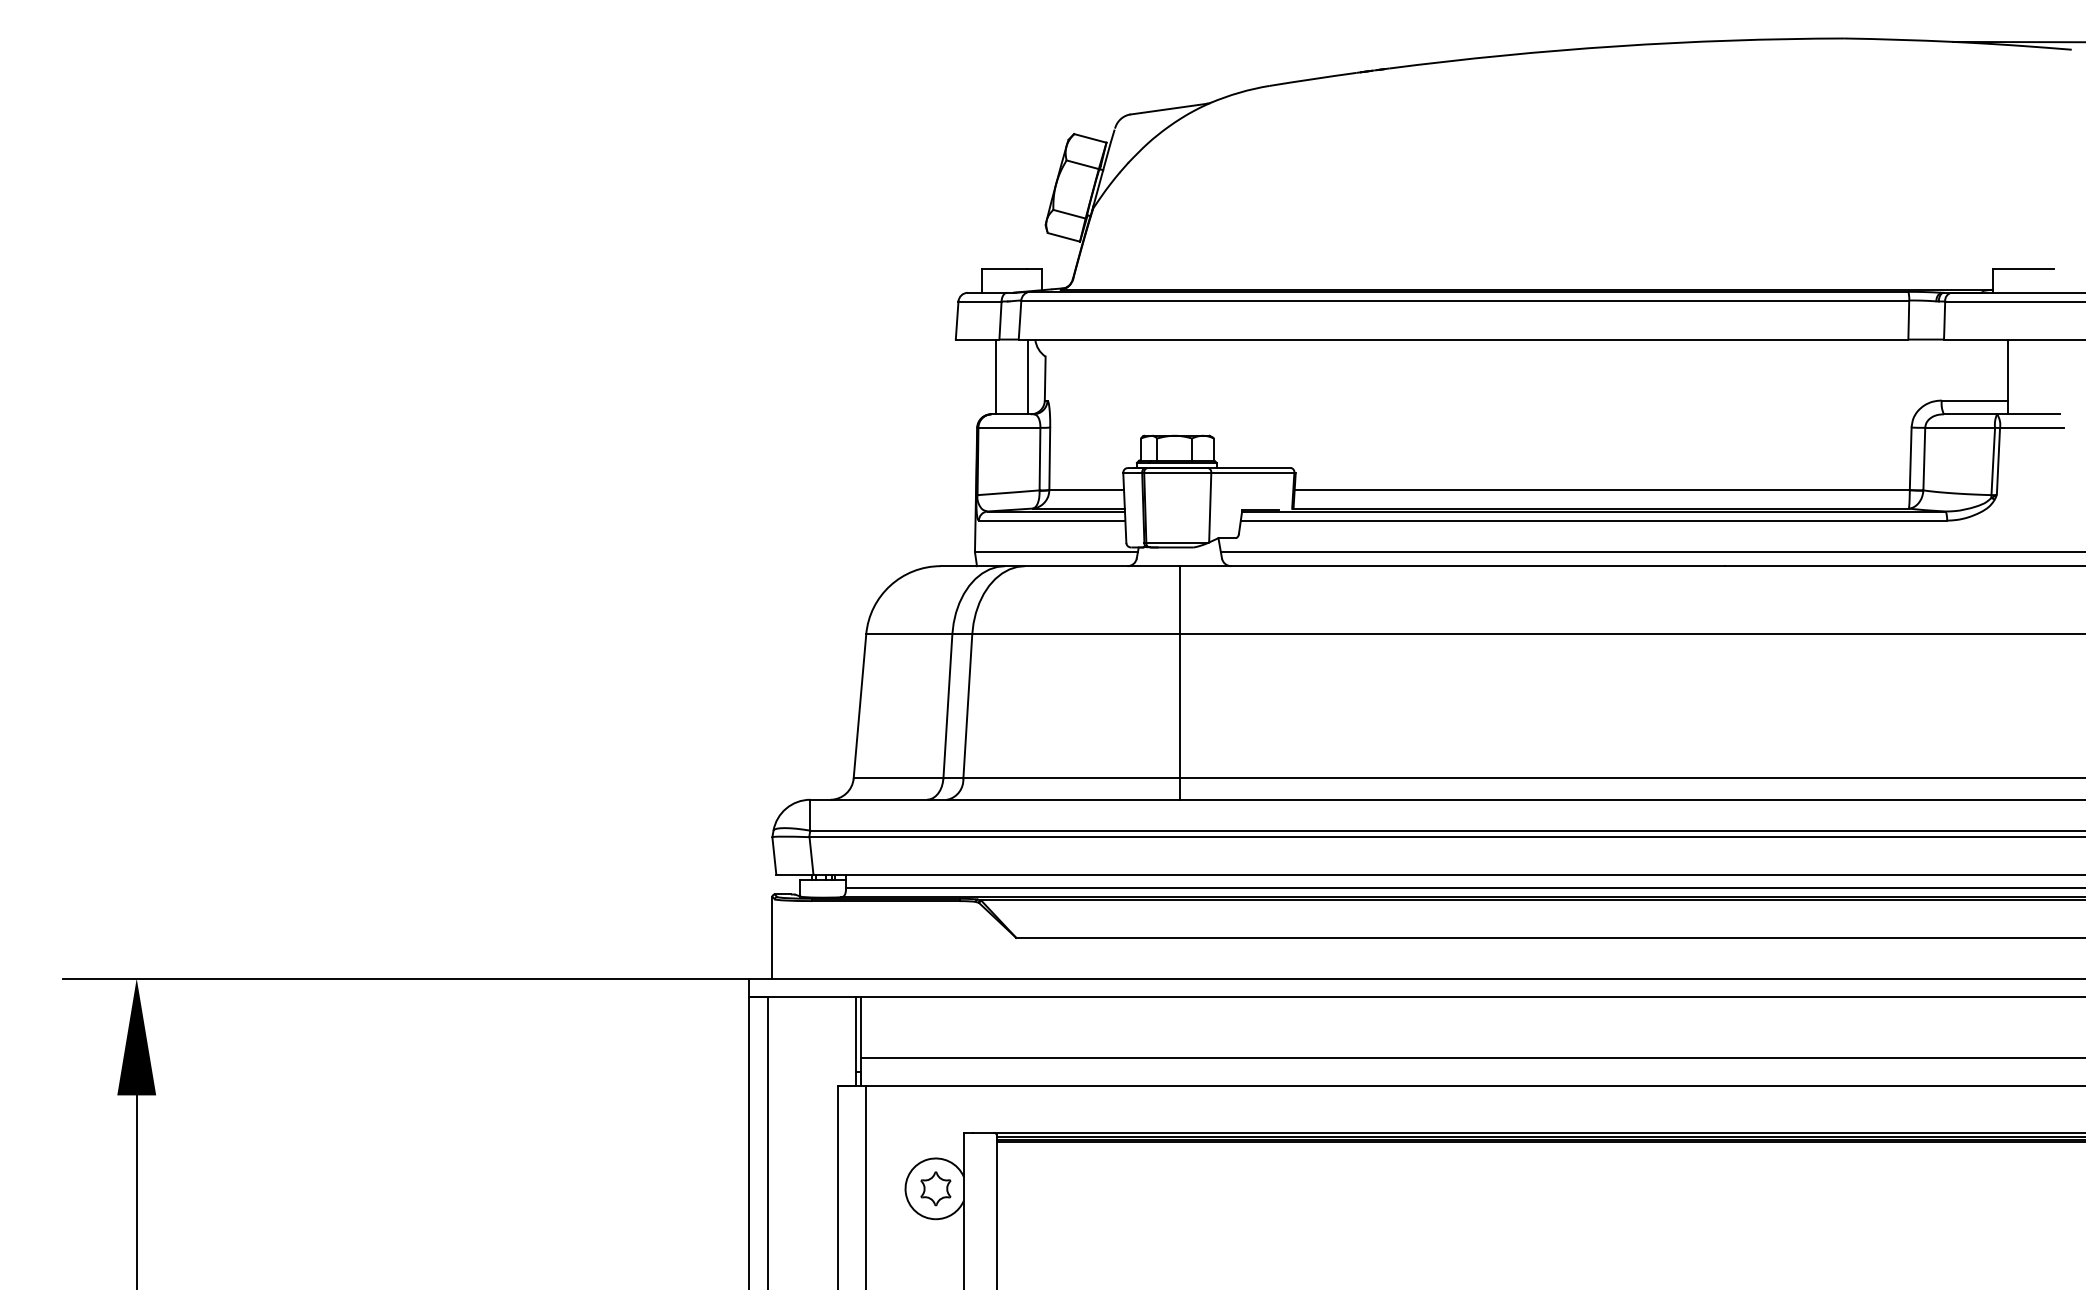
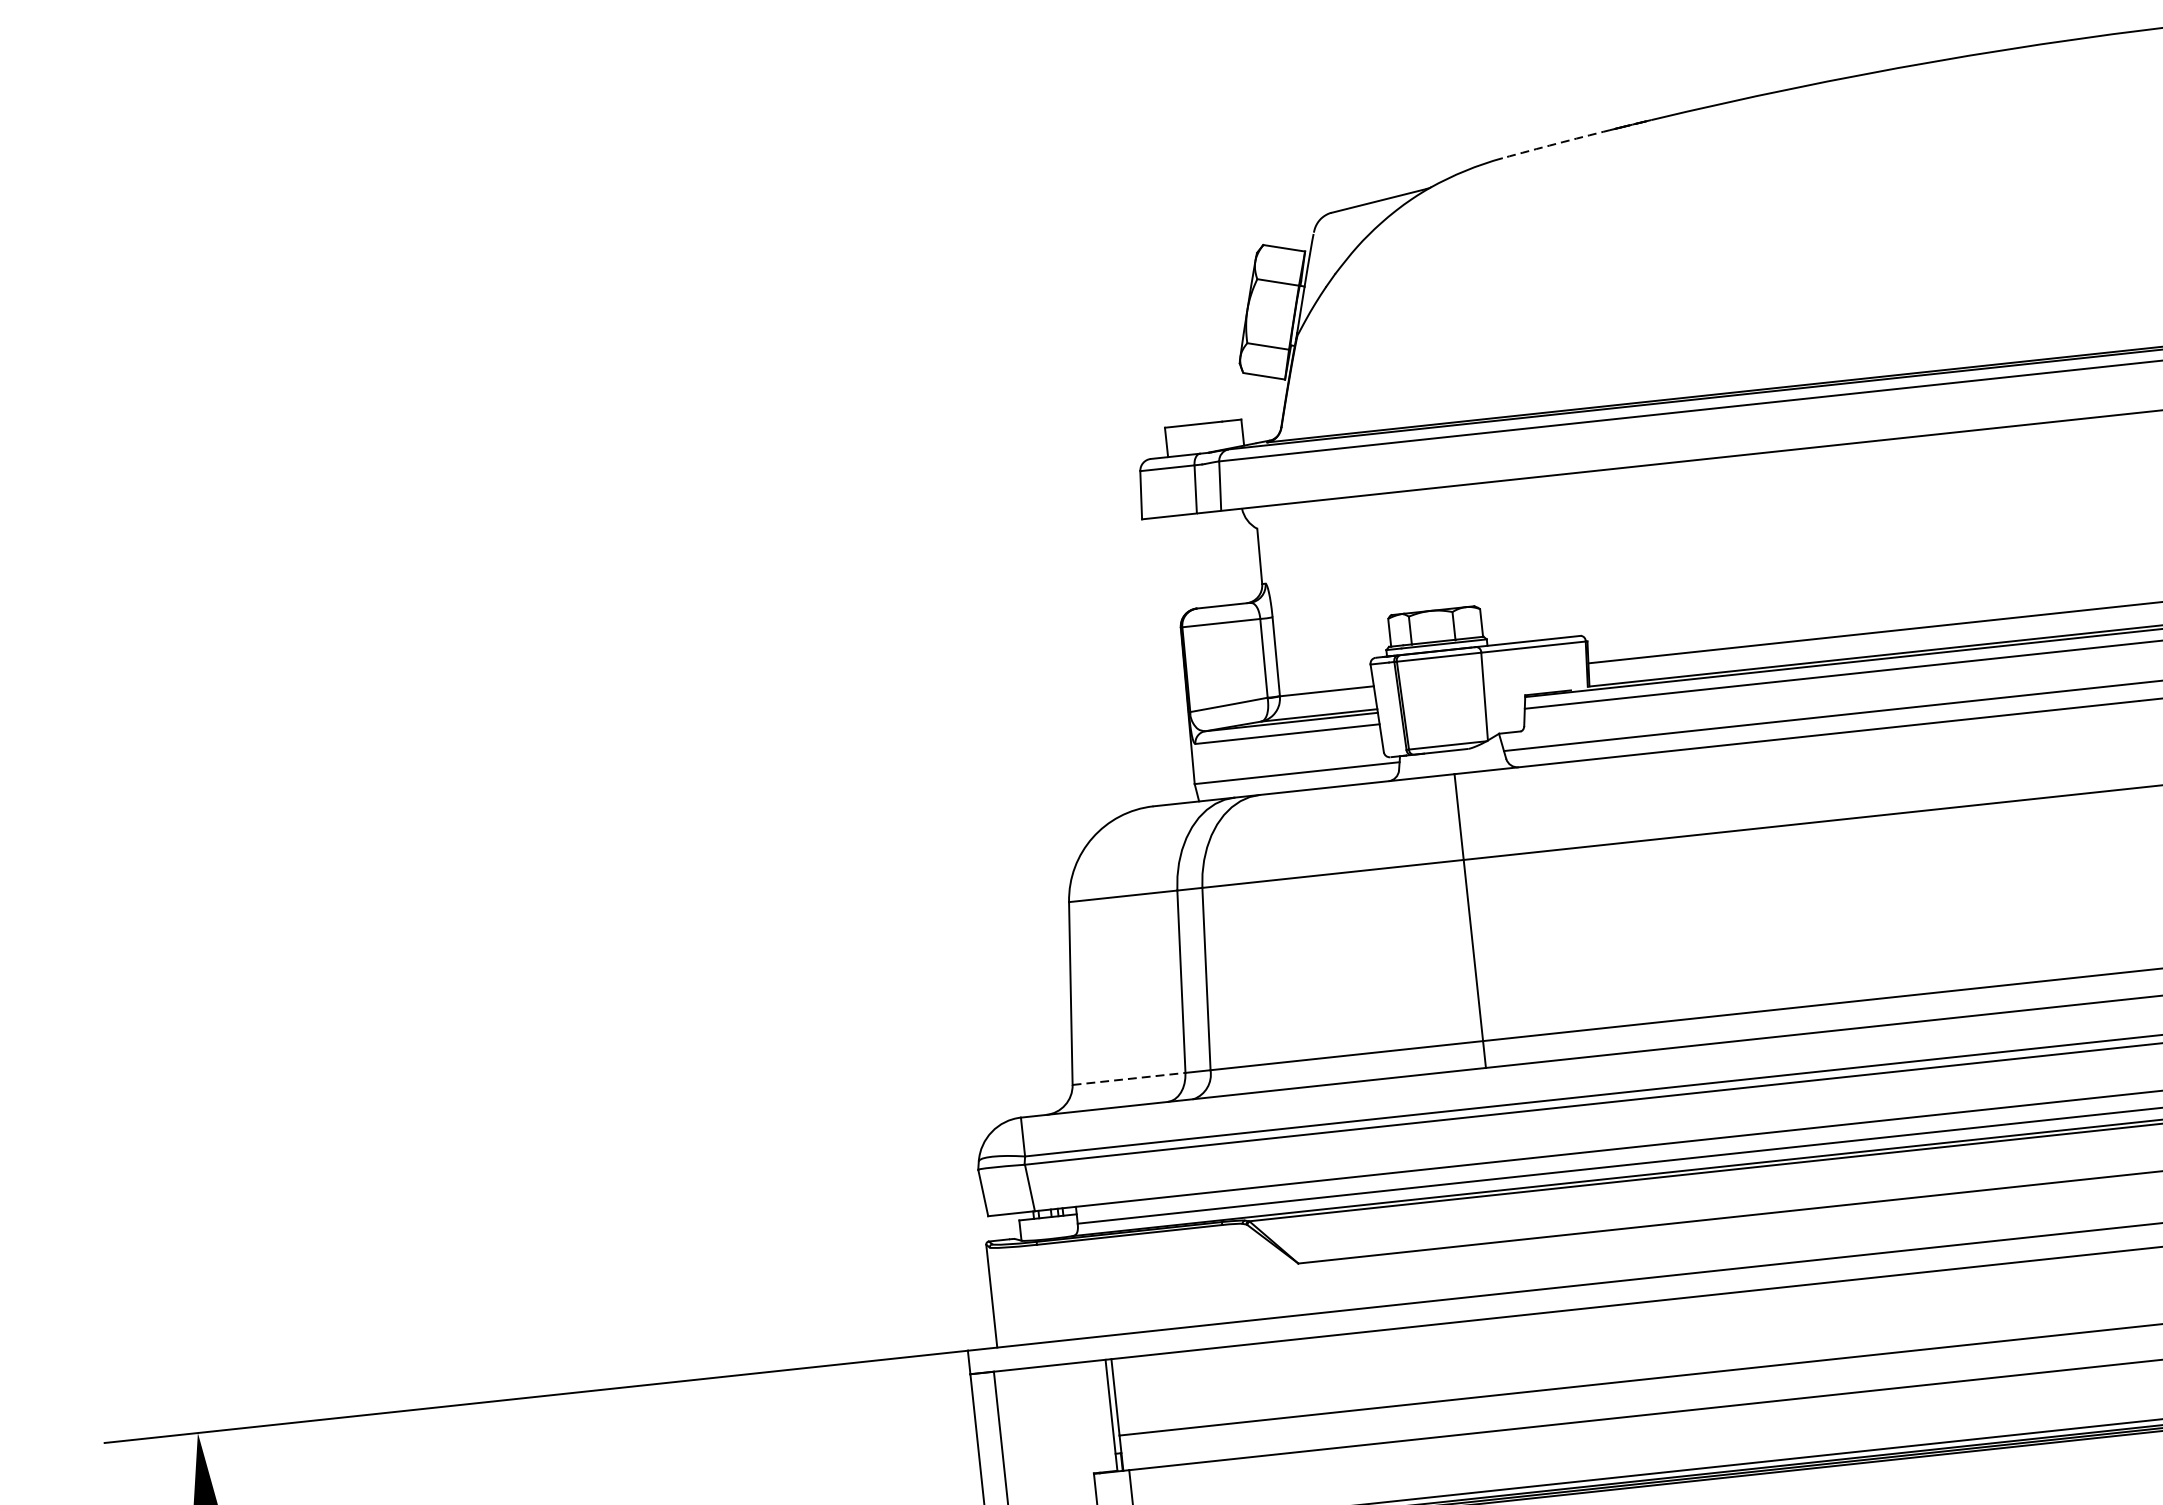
arc: (1313, 79) -> (1556, 144), solid -> dashed
line: (996, 376) -> (1198, 560), removed
line: (1027, 376) -> (1237, 556), removed
line: (898, 778) -> (1128, 1079), solid -> dashed

